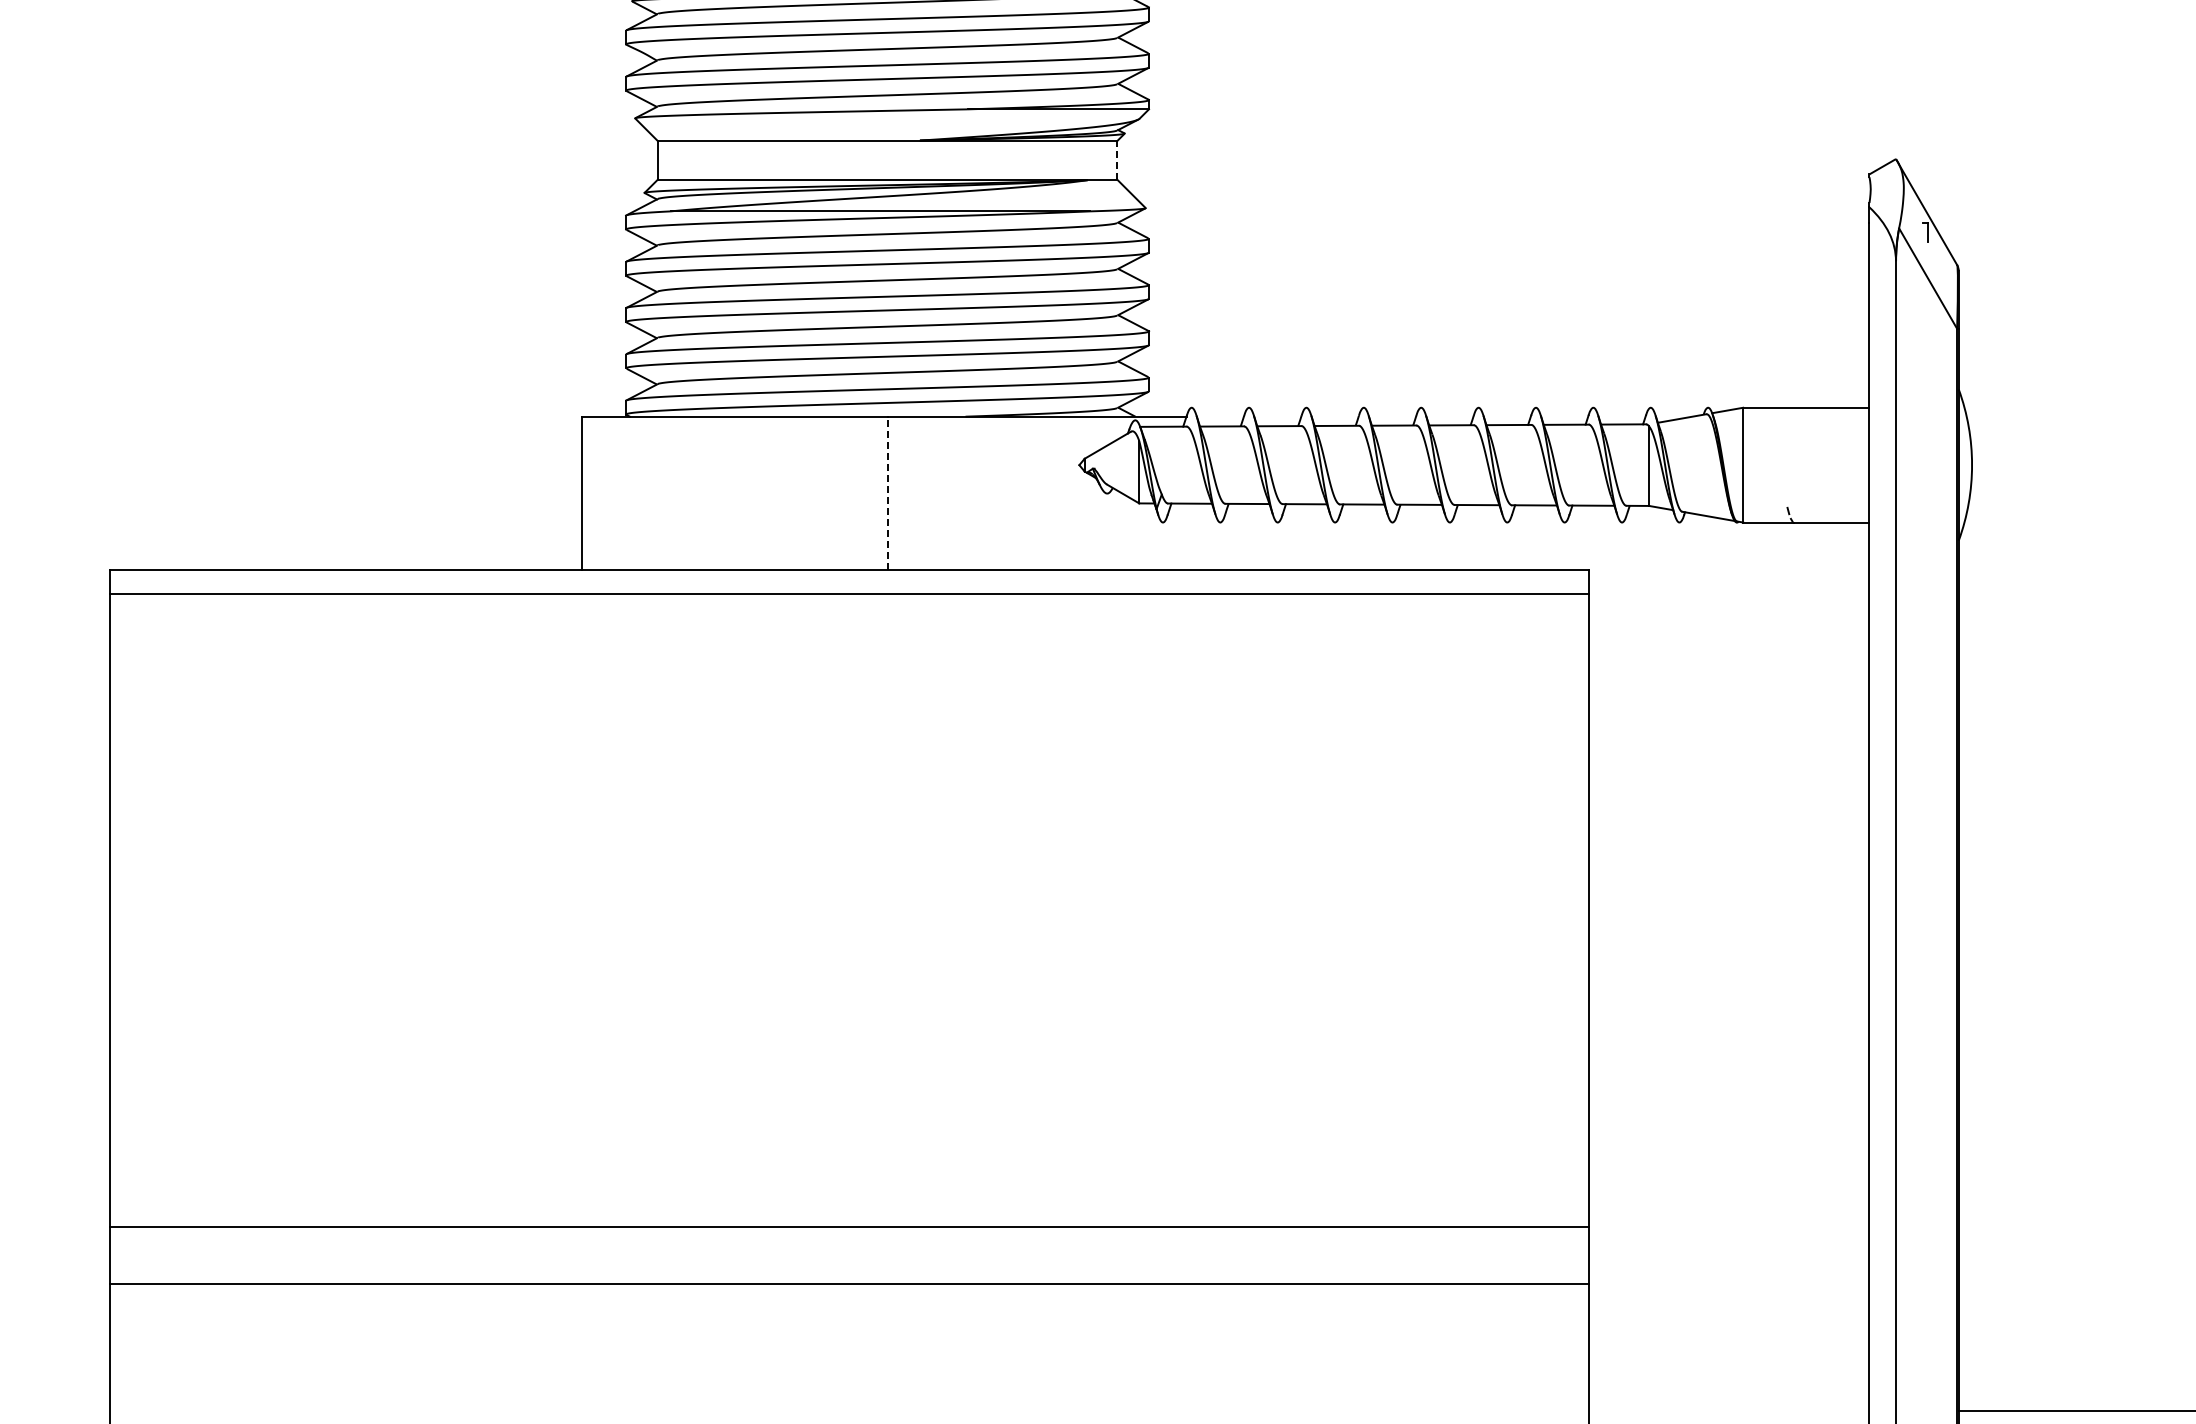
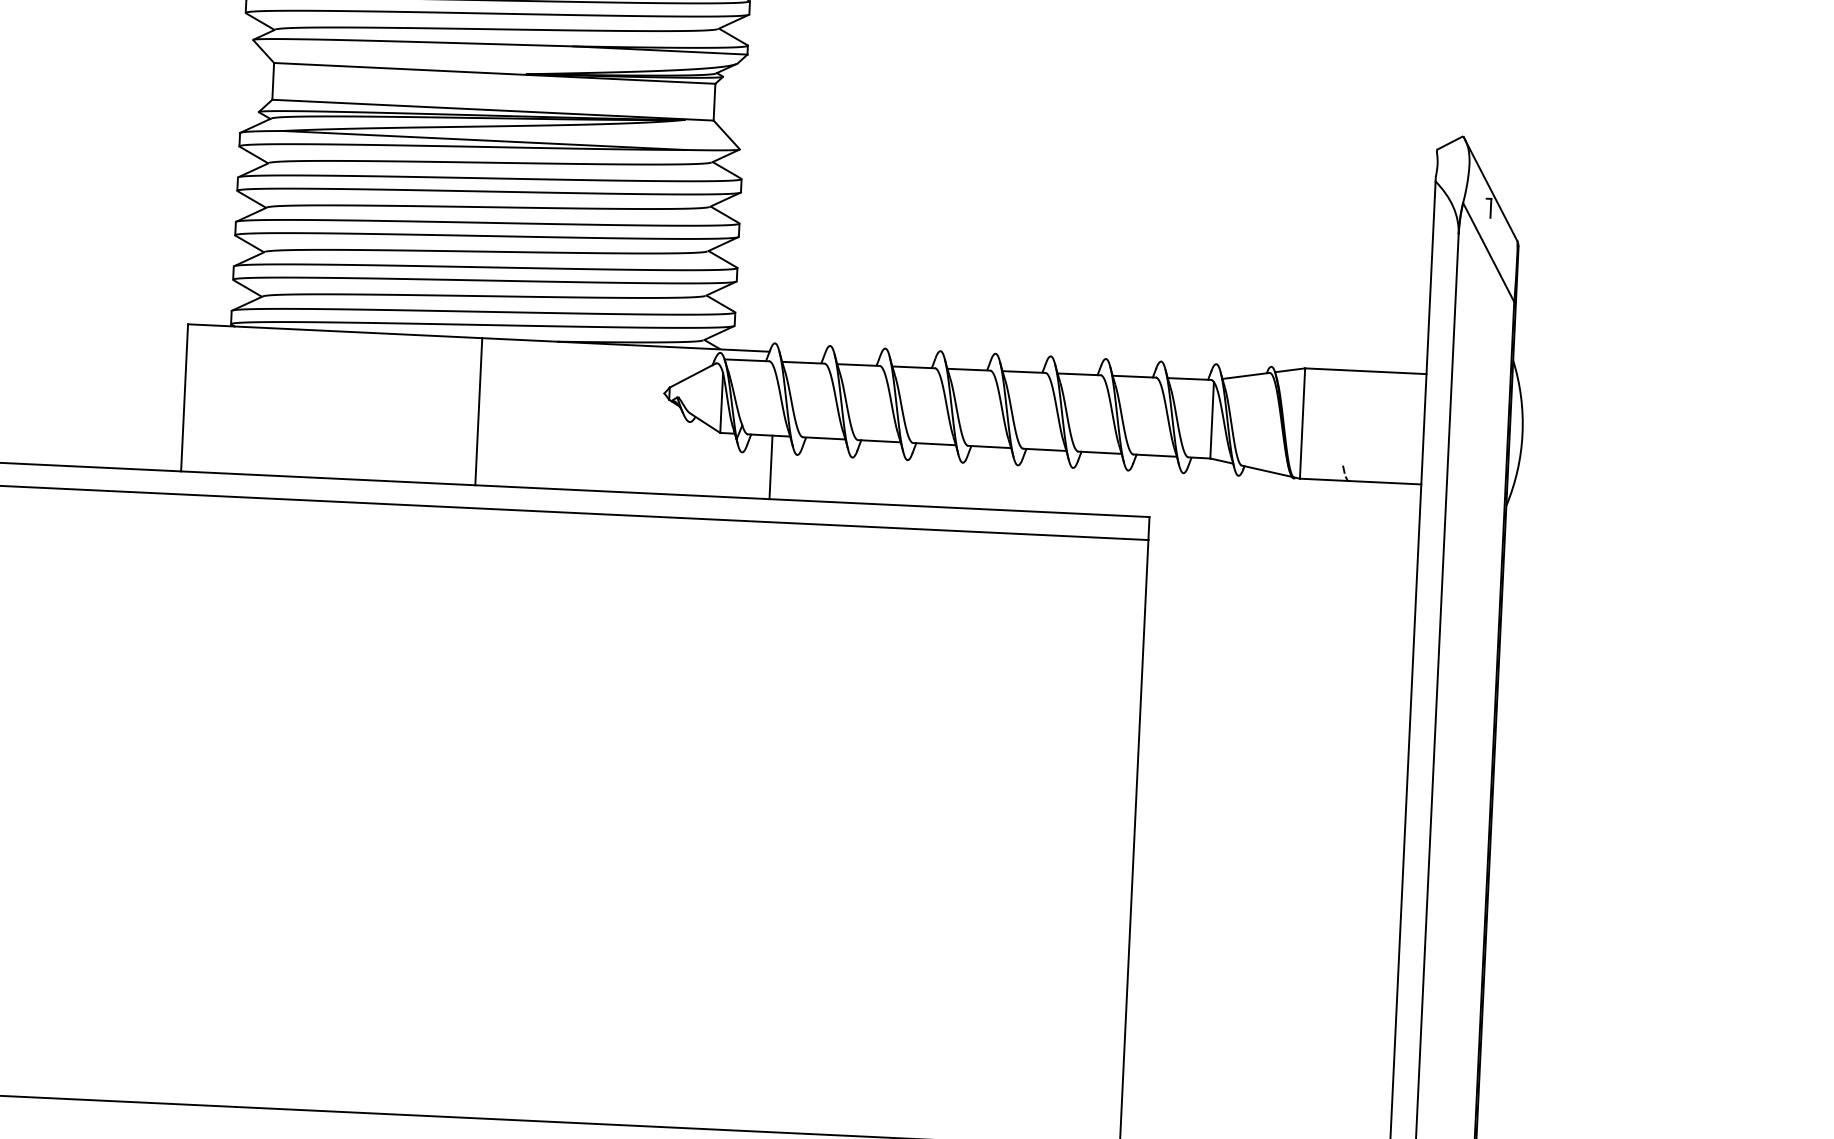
line: (1117, 159) -> (714, 101), dashed -> solid
line: (887, 493) -> (478, 412), dashed -> solid
line: (1193, 536) -> (770, 467), added

